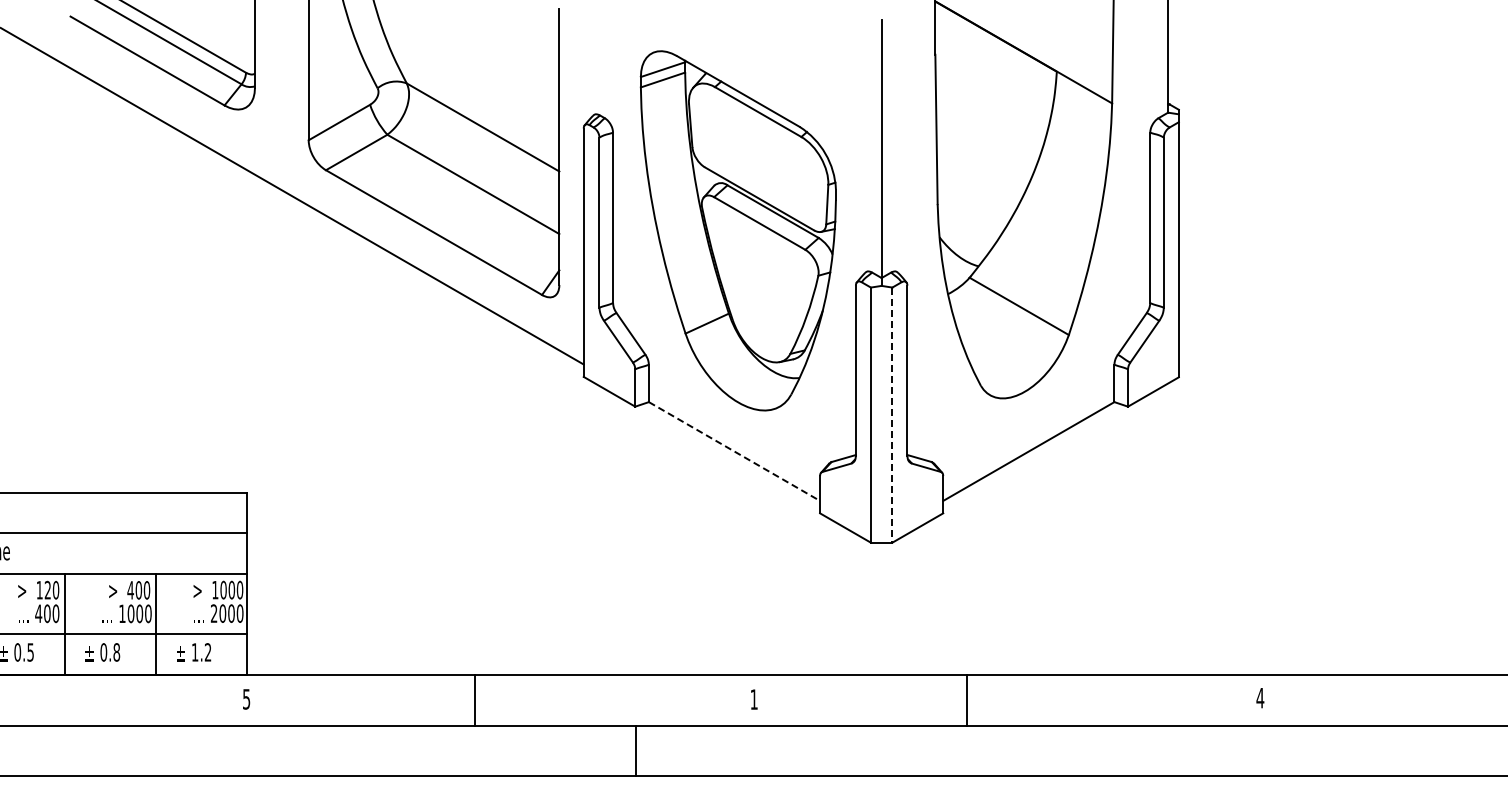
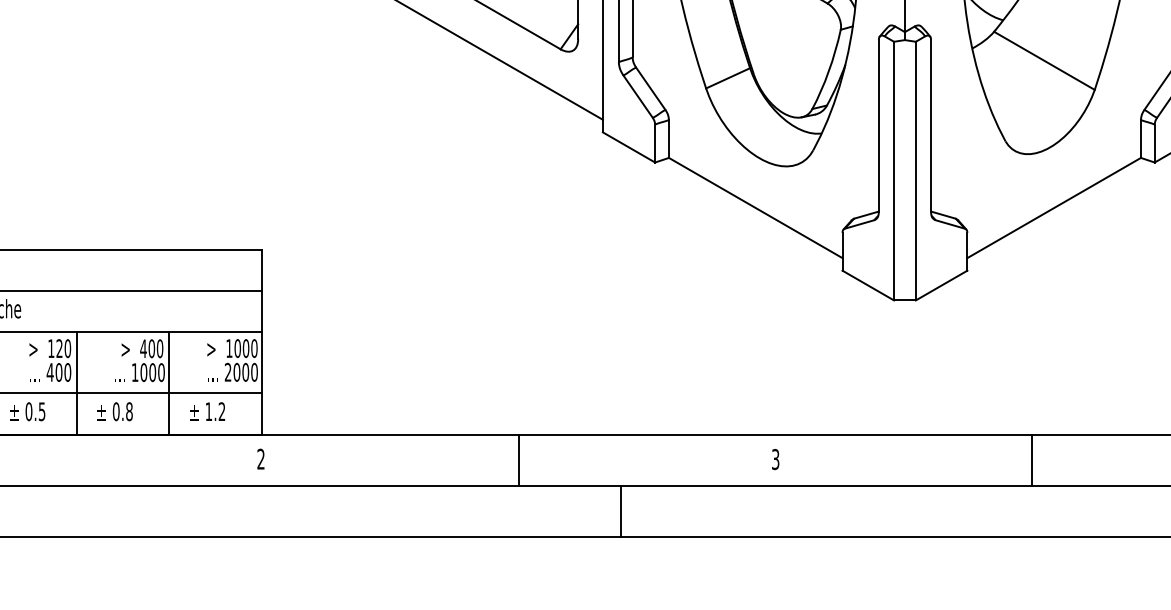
line: (892, 415) -> (915, 171), dashed -> solid
line: (734, 451) -> (755, 207), dashed -> solid
text: (246, 698) -> (260, 458), 5 -> 2
line: (474, 699) -> (518, 459), moved
text: (753, 699) -> (775, 459), 1 -> 3
line: (966, 699) -> (1031, 459), moved
line: (635, 750) -> (620, 511), moved

